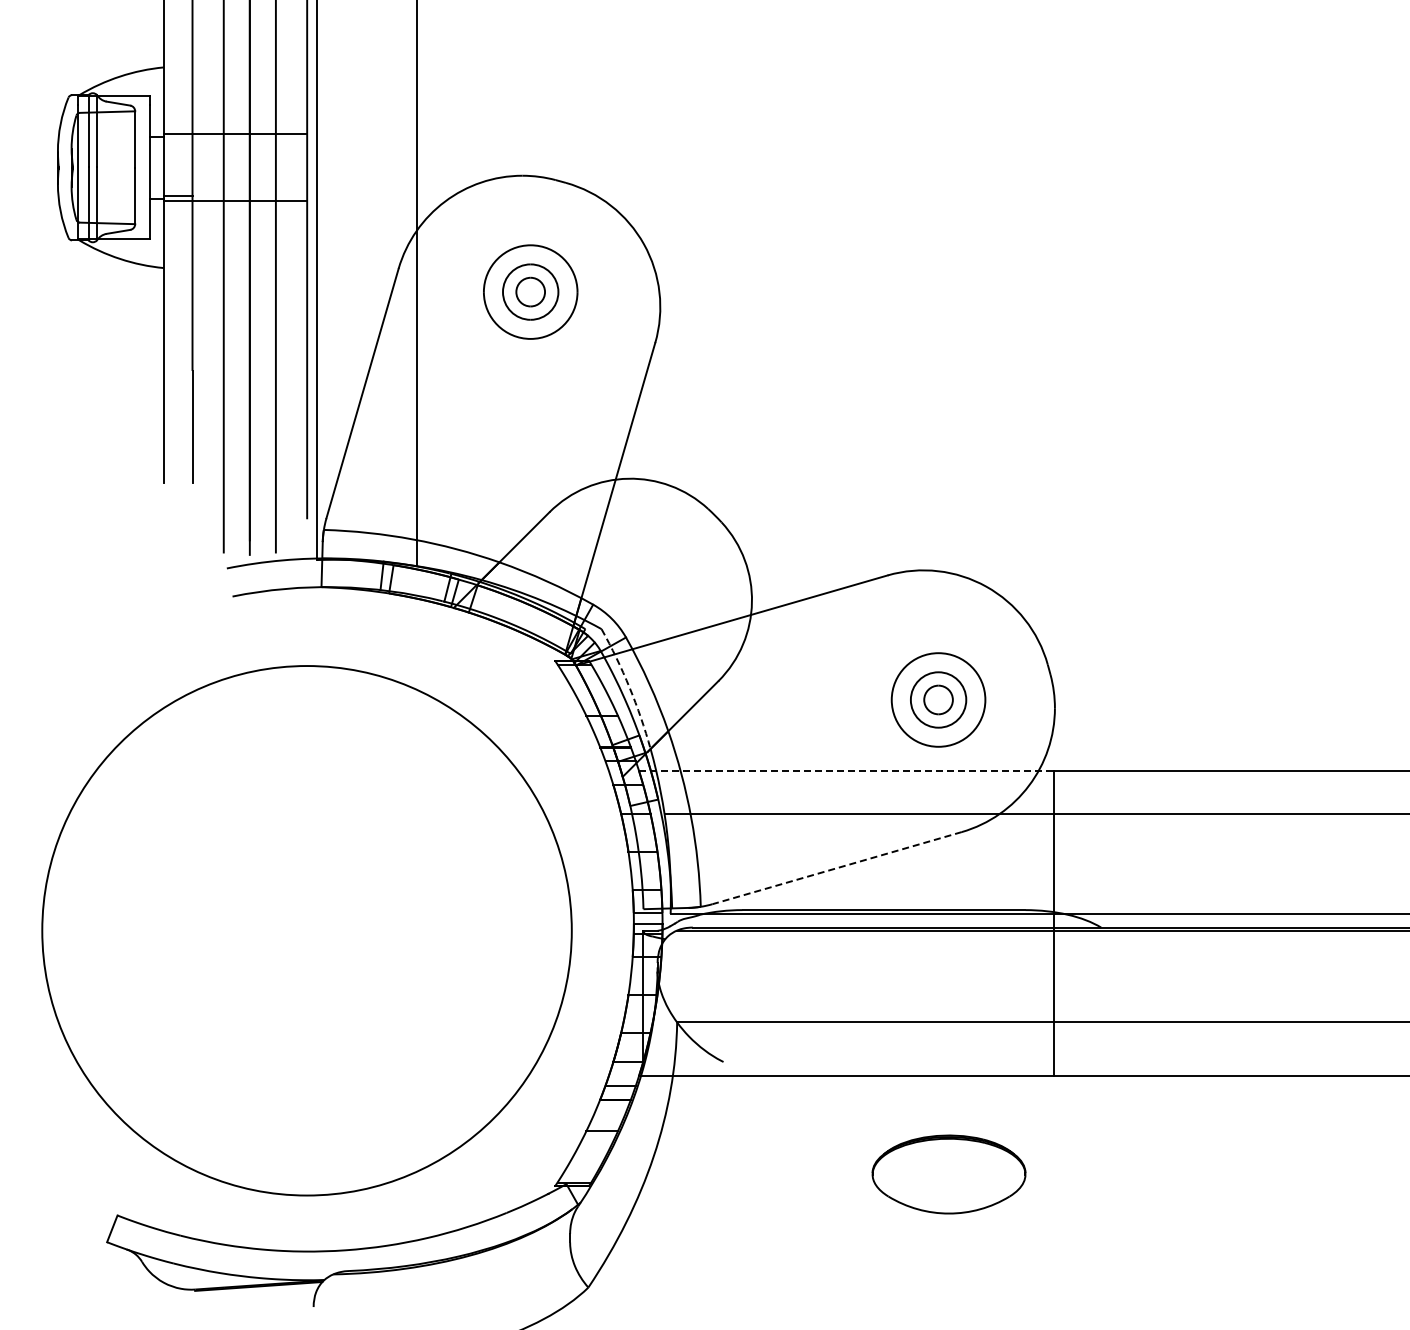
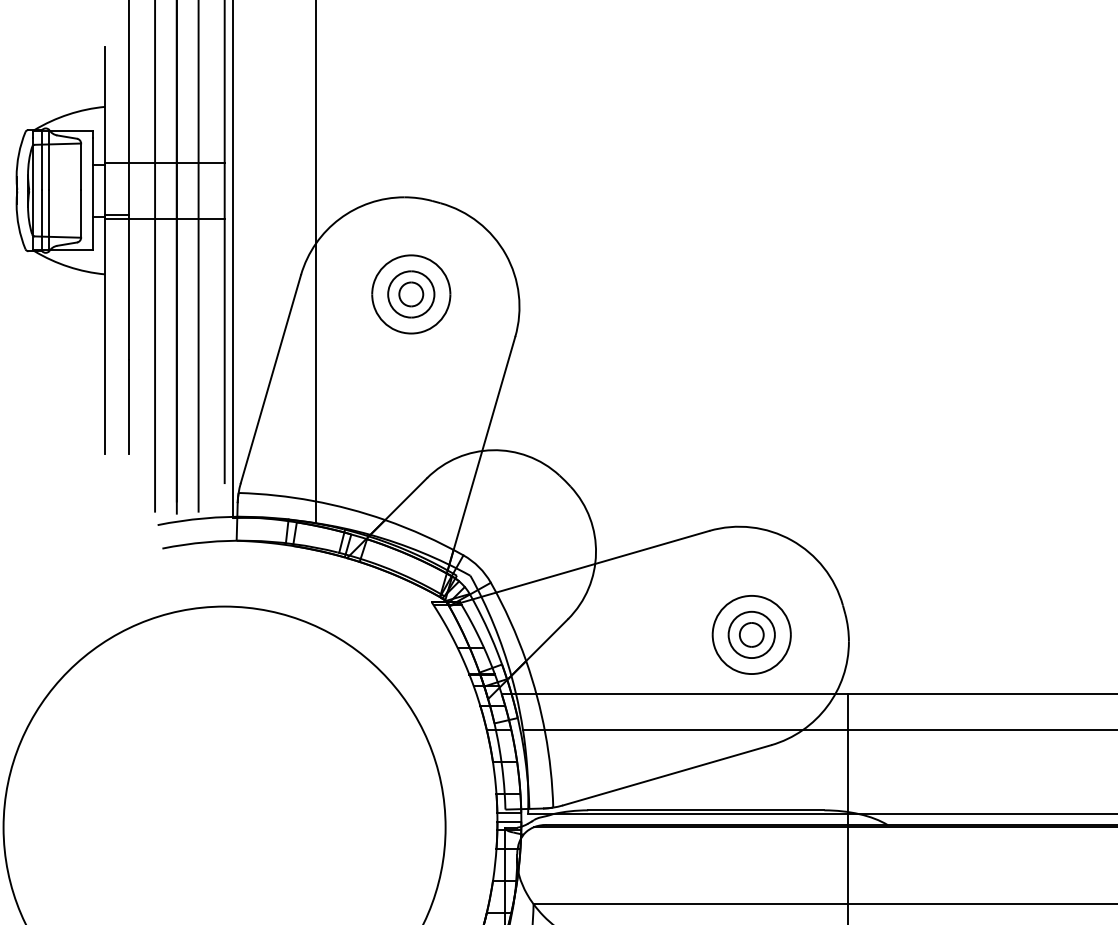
arc: (629, 687) -> (493, 624), dashed -> solid
line: (846, 770) -> (674, 693), dashed -> solid
line: (837, 868) -> (667, 775), dashed -> solid

